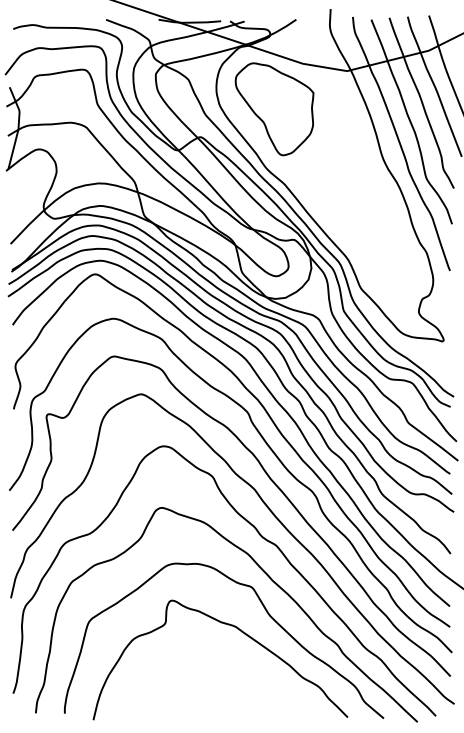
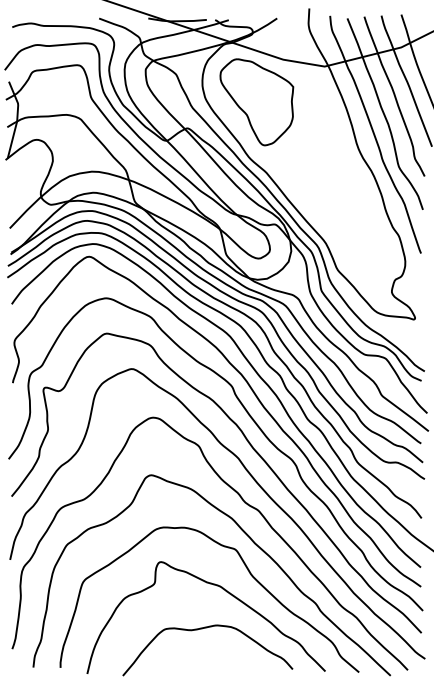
curve: (216, 672) -> (202, 629), added

